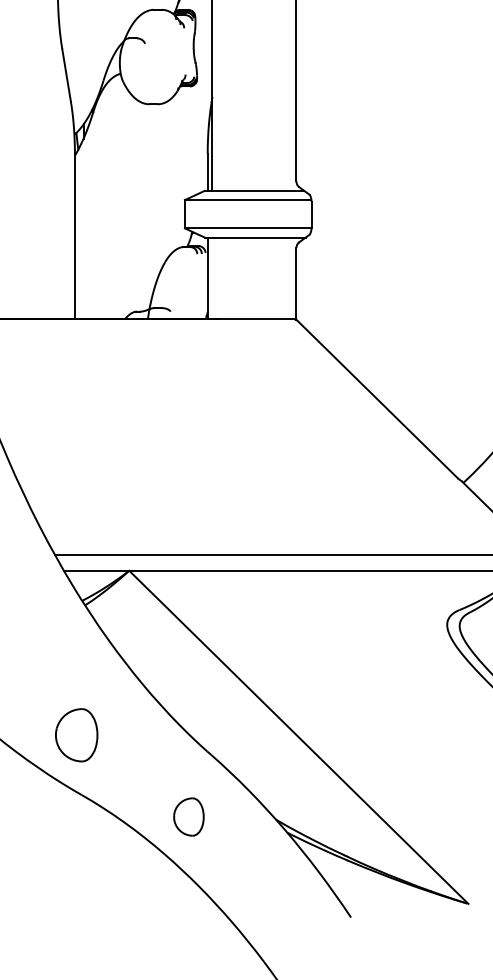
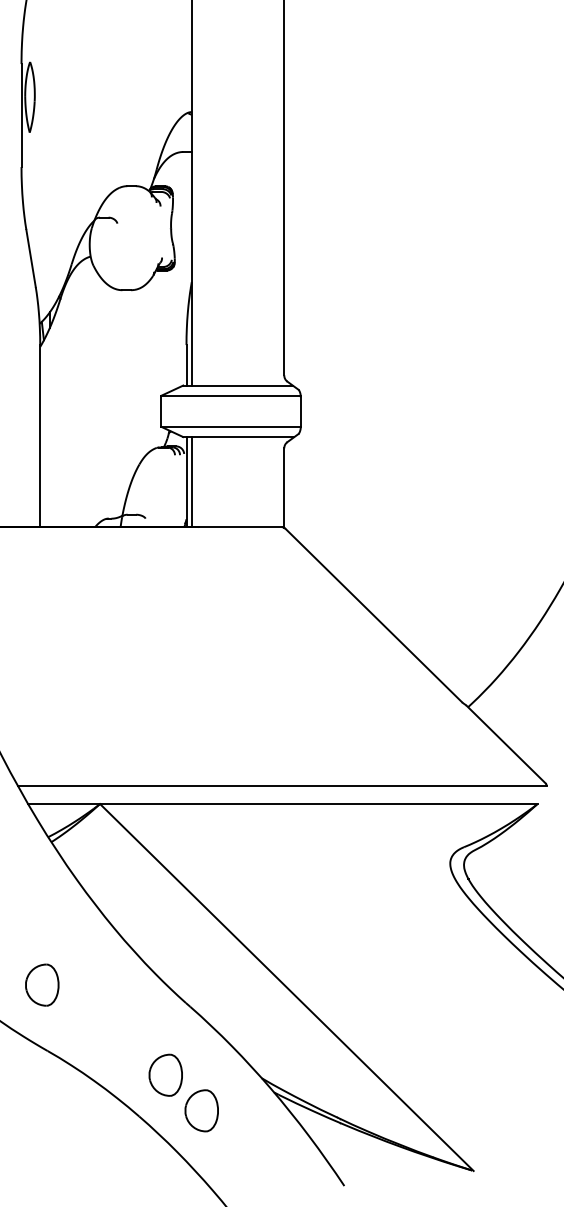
line: (212, 278) -> (191, 482), added
part: (76, 734) -> (42, 984), size x0.71
part: (221, 849) -> (201, 1110), added

